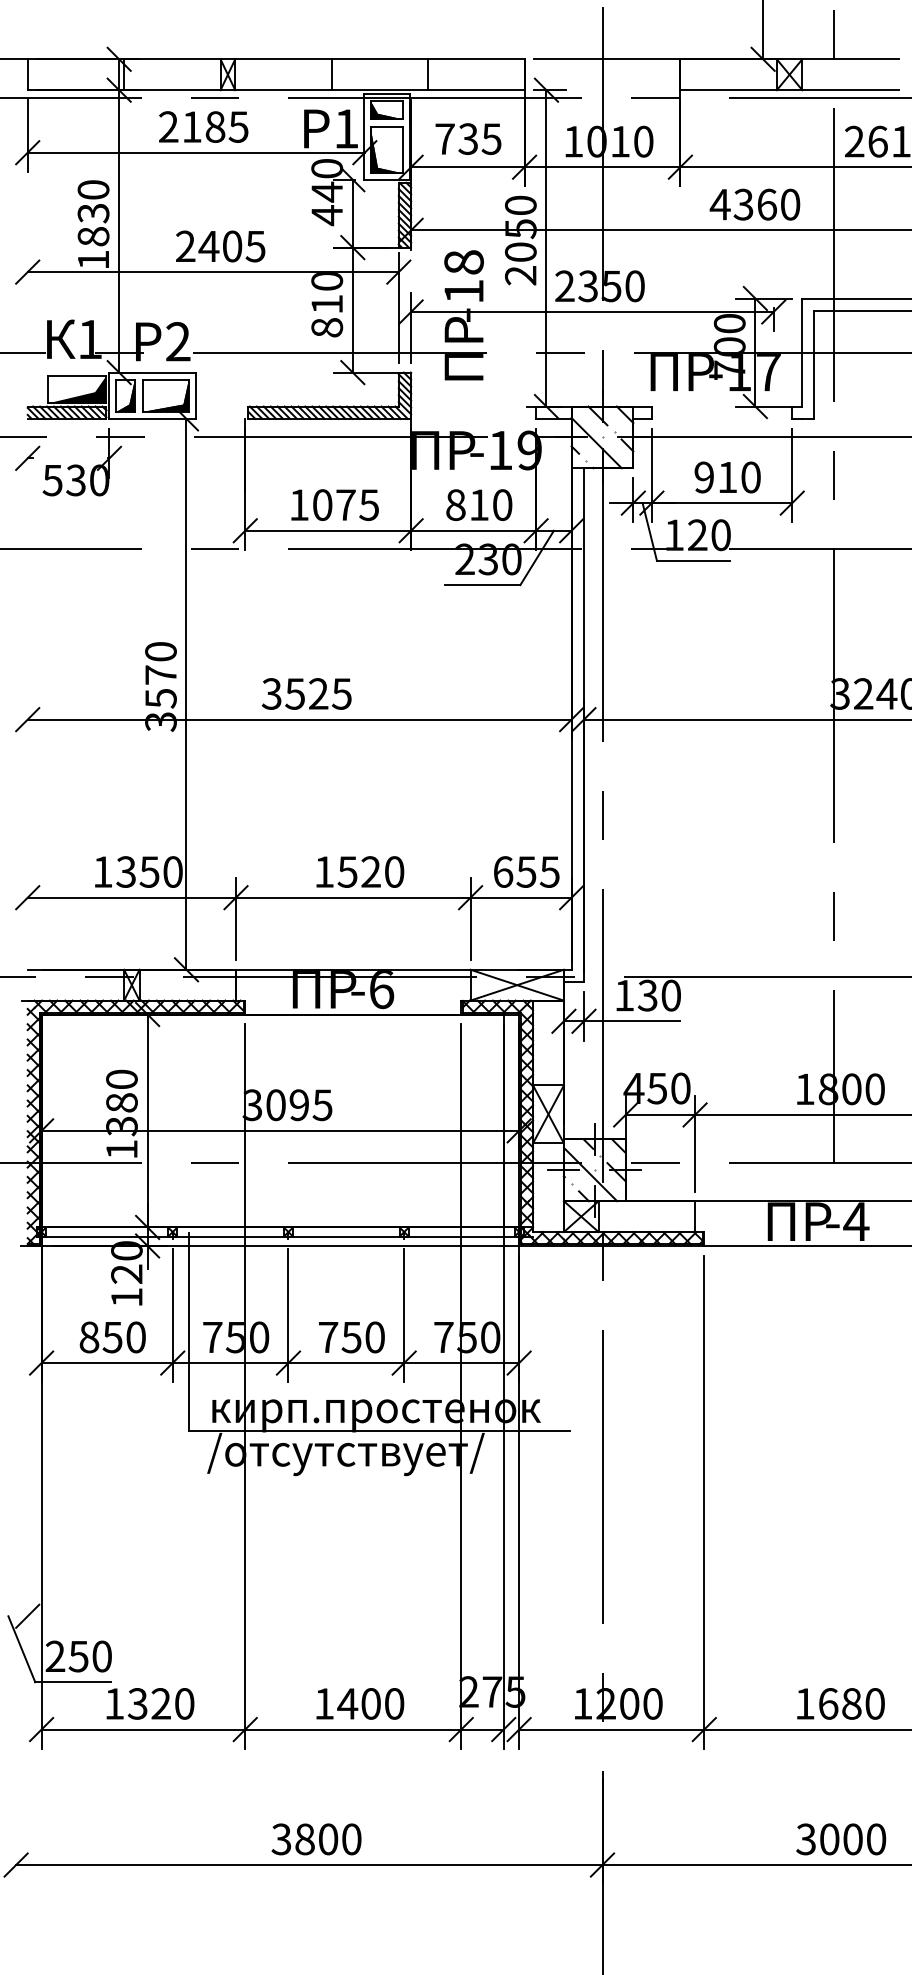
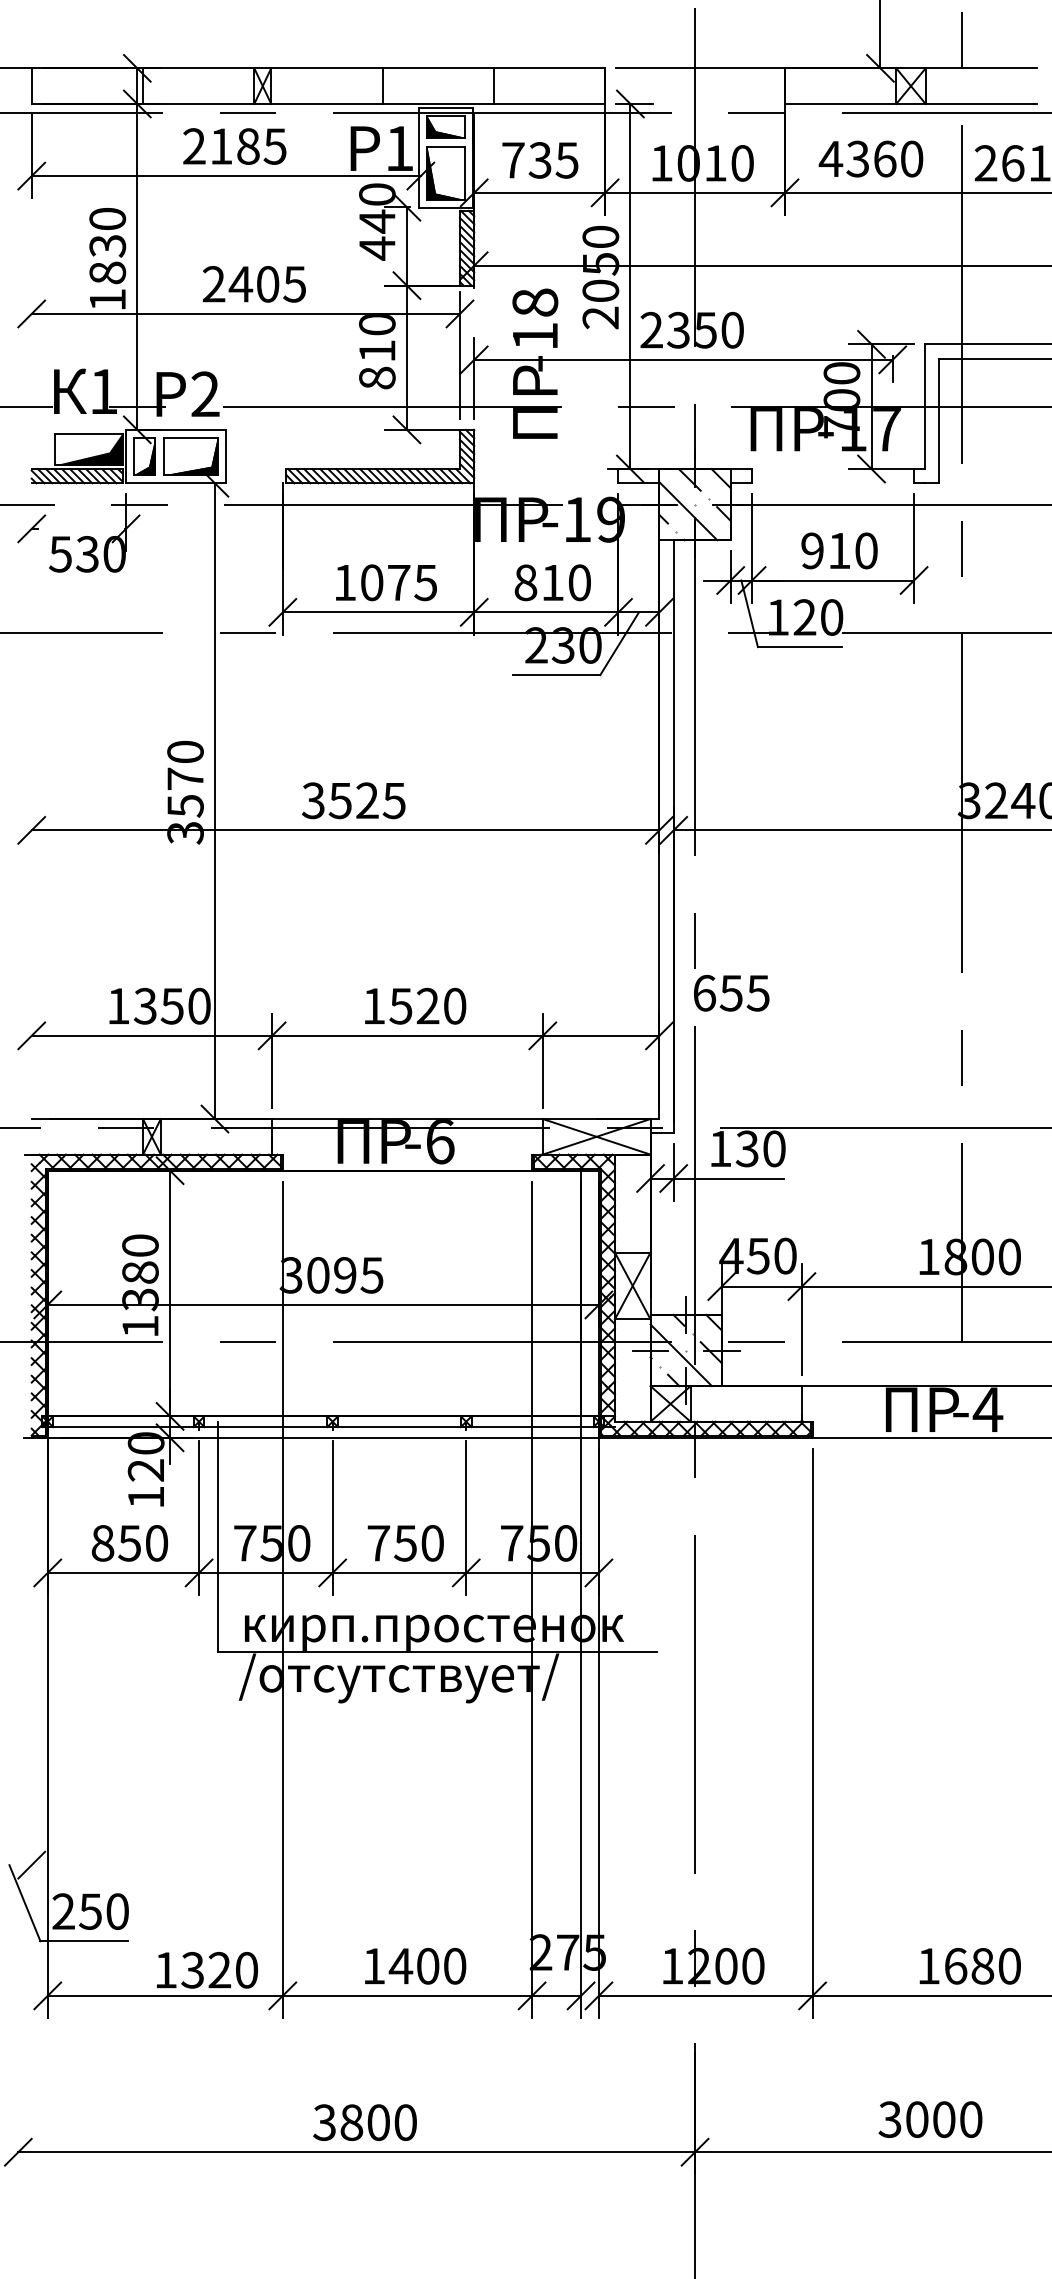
text: (754, 204) -> (870, 158), moved
text: (526, 871) -> (731, 992), moved
text: (150, 1704) -> (207, 1970), moved
text: (841, 1839) -> (930, 2119), moved

